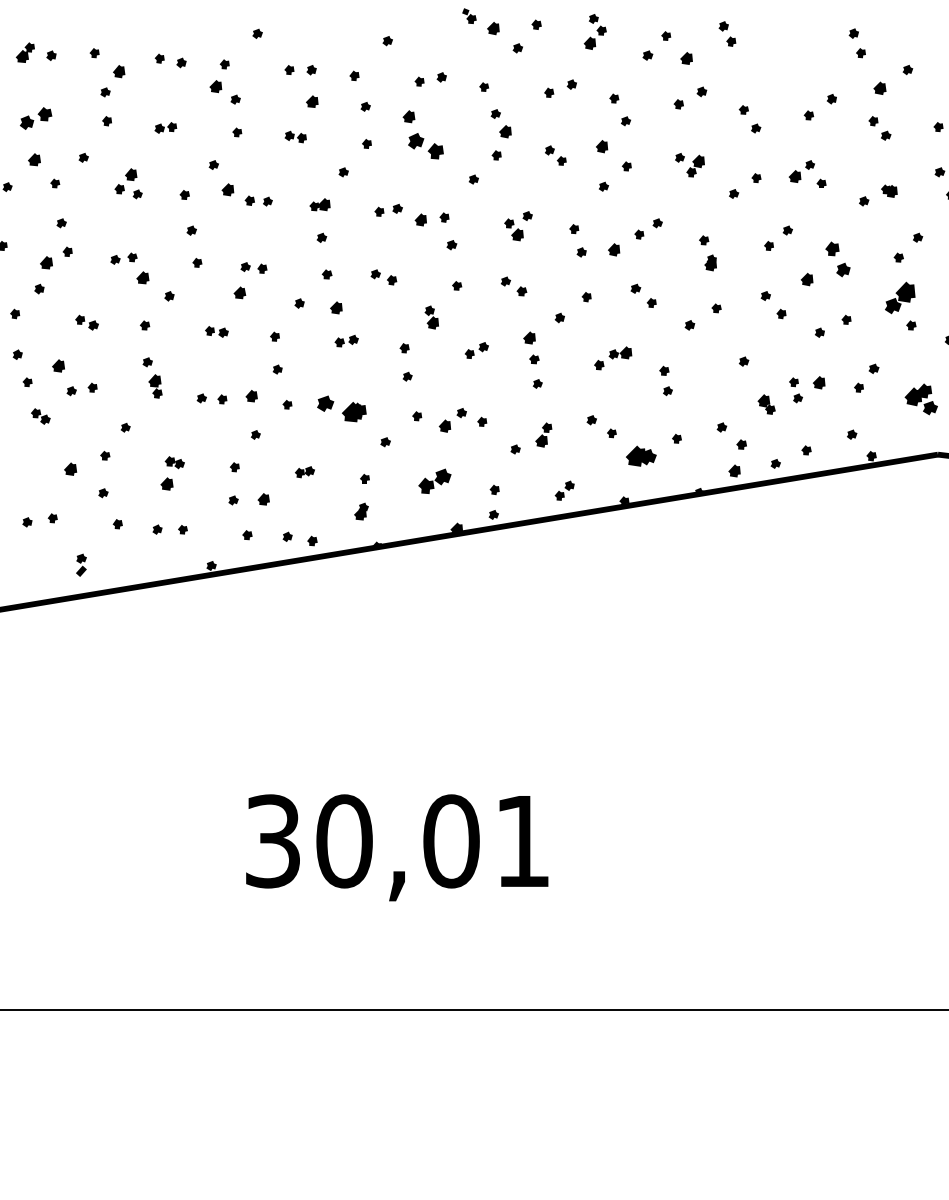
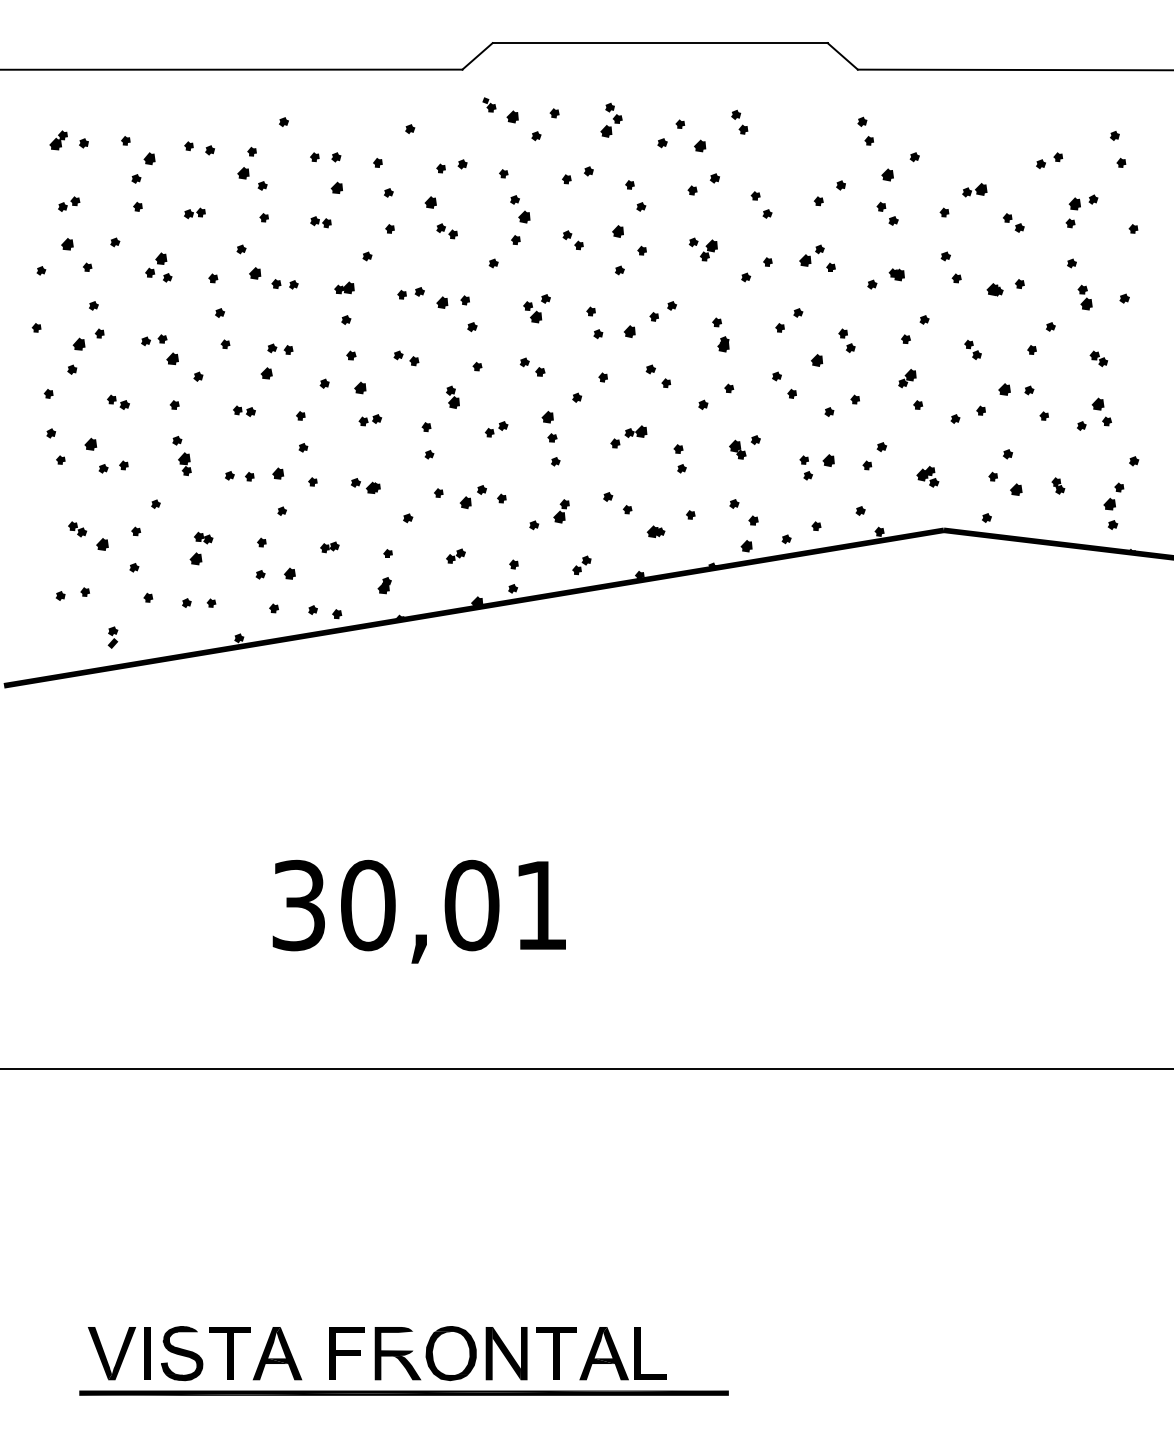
part: (36, 117) -> (69, 203), size x0.71
part: (425, 146) -> (446, 231), size x0.62
part: (837, 258) -> (846, 340), size x0.71
part: (900, 298) -> (907, 378), size x0.62
part: (921, 399) -> (927, 476), size x0.71
part: (766, 404) -> (737, 449), moved
part: (341, 408) -> (365, 485), size x0.62
part: (40, 416) -> (77, 529), moved
part: (640, 455) -> (655, 531), size x0.62
part: (434, 480) -> (455, 555), size x0.62

